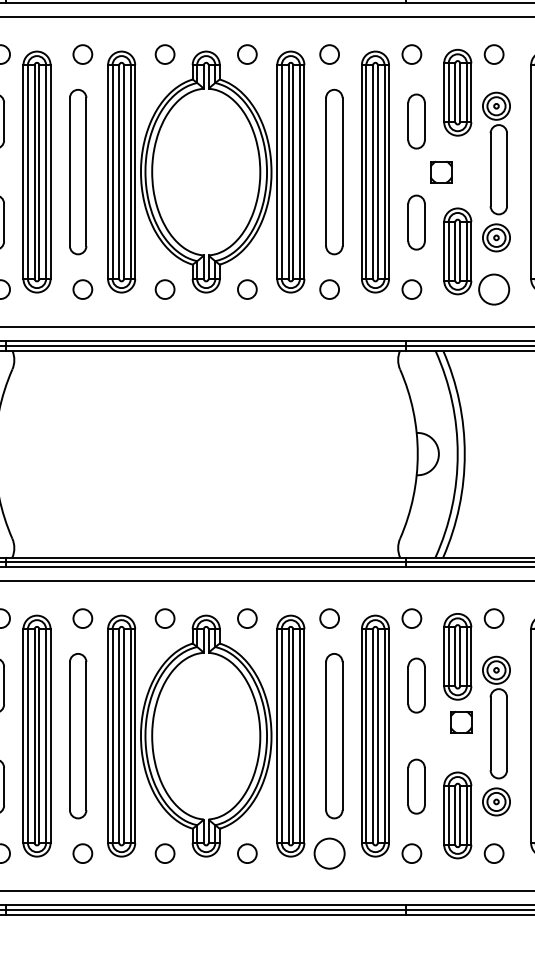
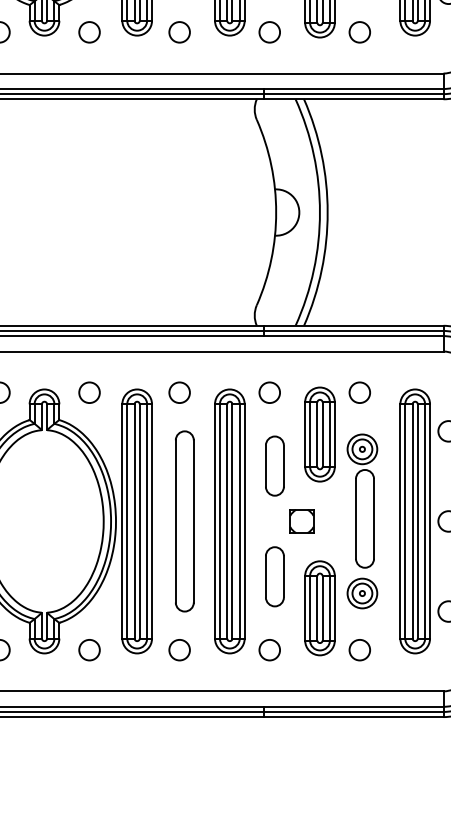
circle: (493, 289) -> (359, 32), size x0.62
part: (461, 722) -> (302, 521), moved
circle: (329, 853) -> (179, 649), size x0.62

